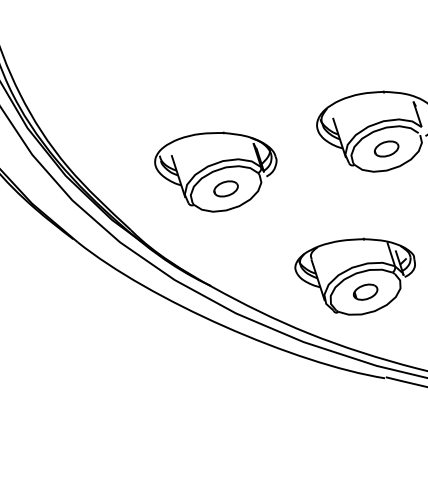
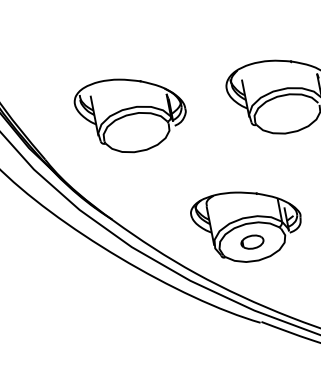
part: (386, 148) -> (287, 113), removed
part: (225, 188) -> (136, 132), removed

